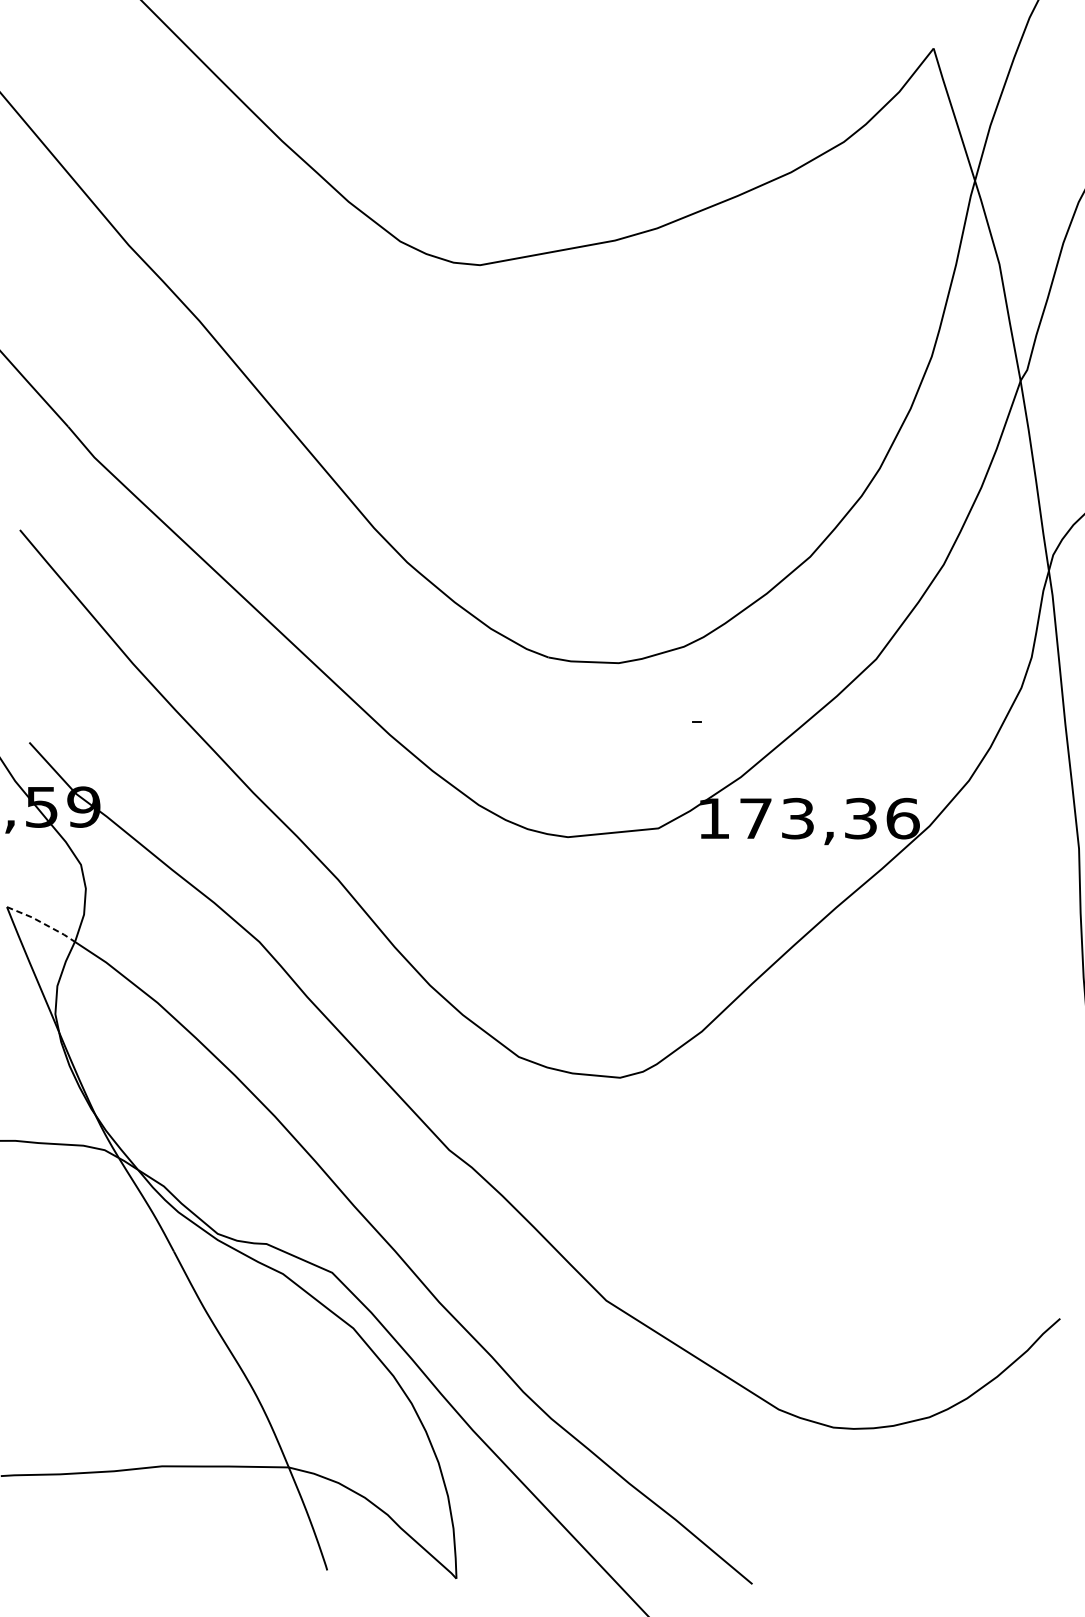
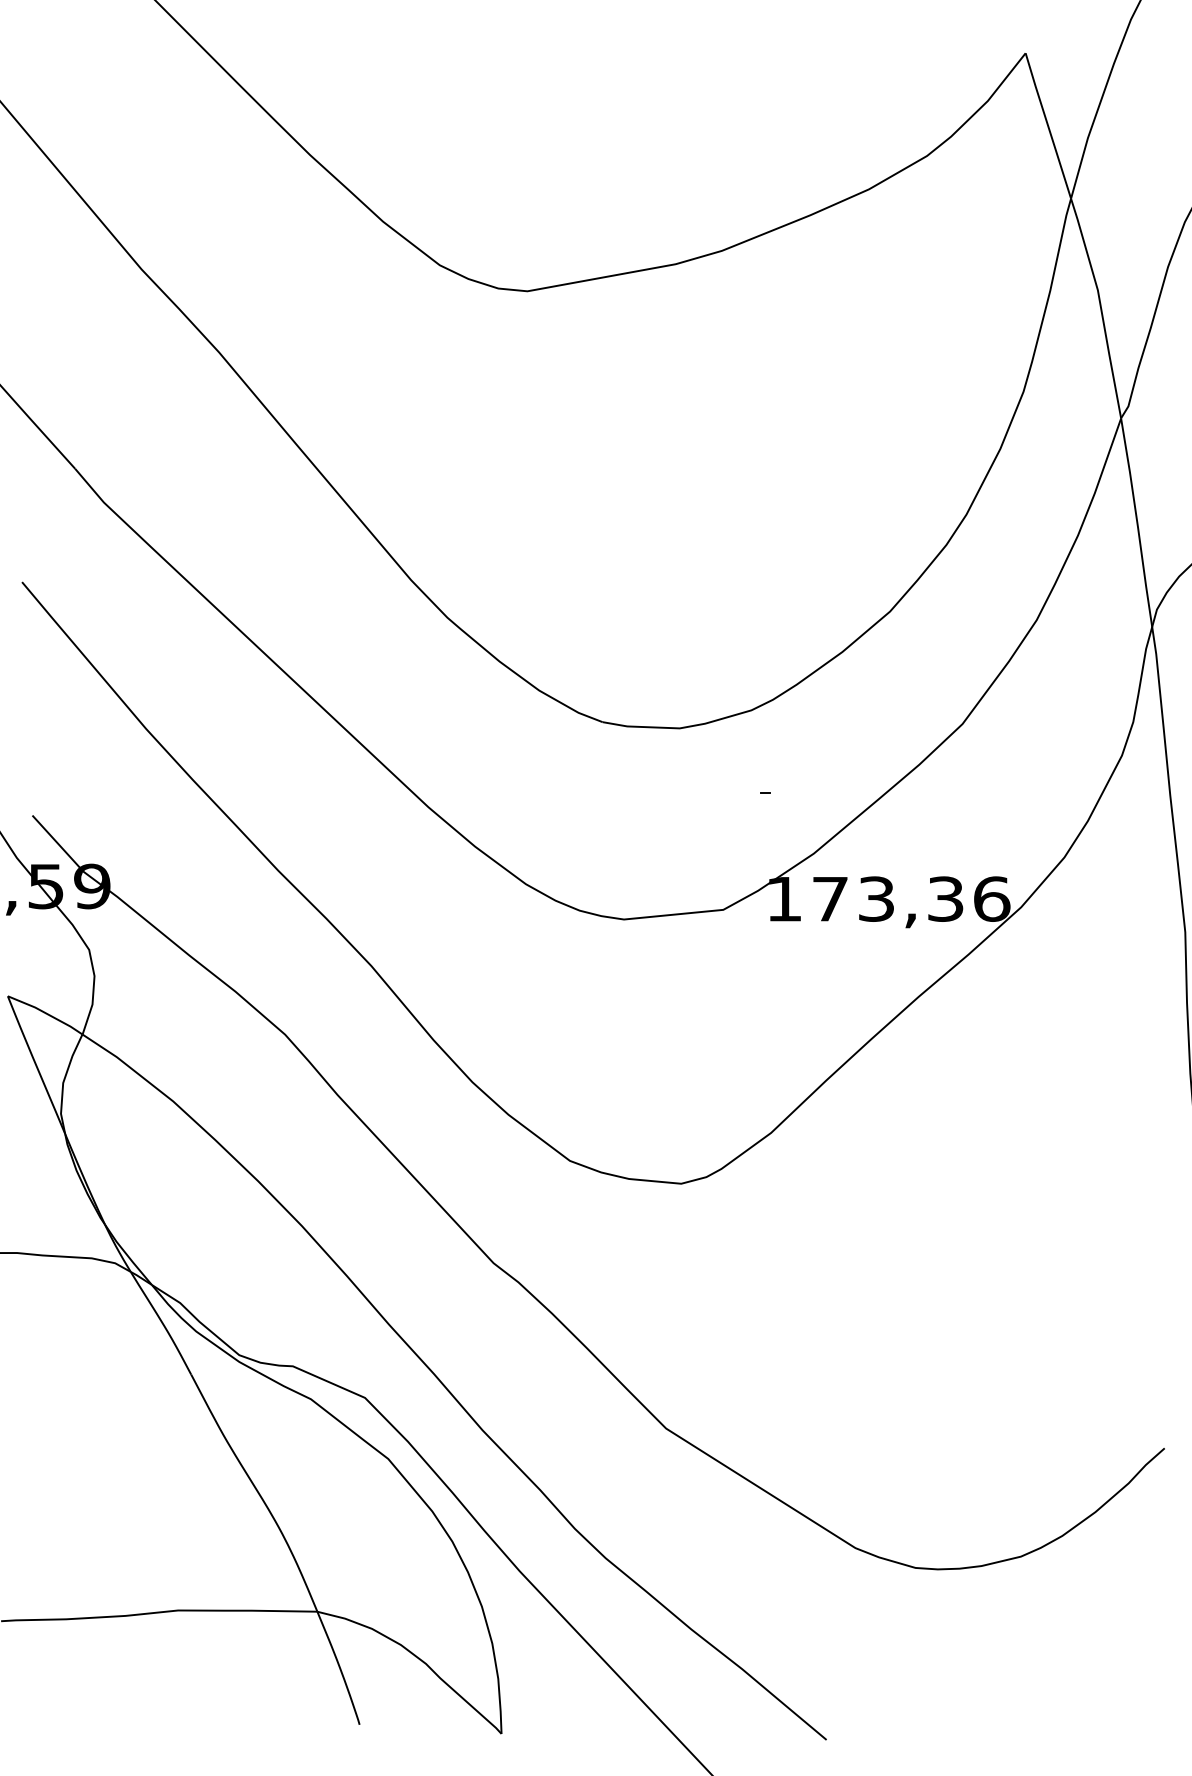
line: (42, 922) -> (46, 1013), dashed -> solid

